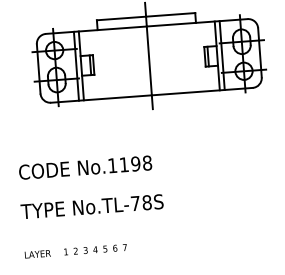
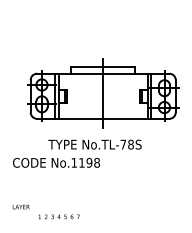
text: (91, 206) -> (94, 144), moved
text: (36, 253) -> (20, 206), moved

